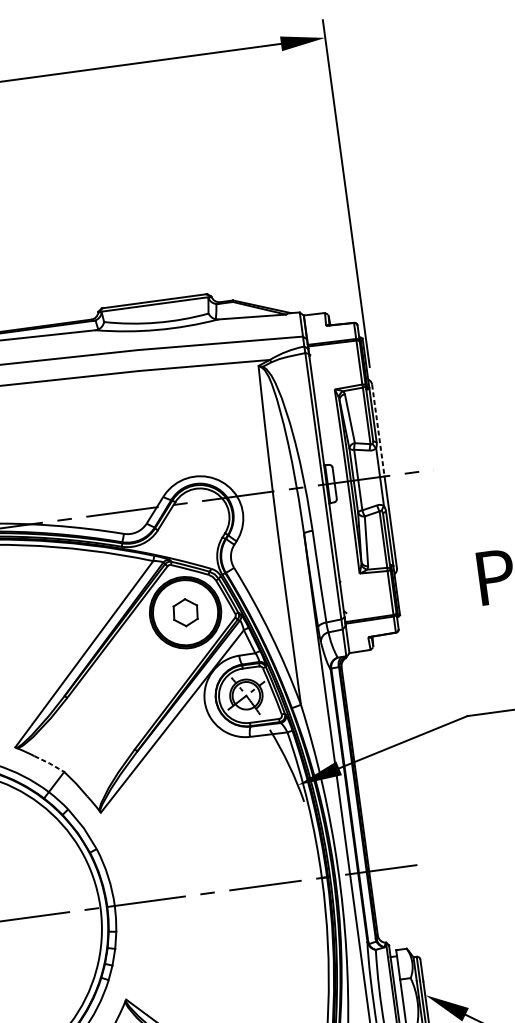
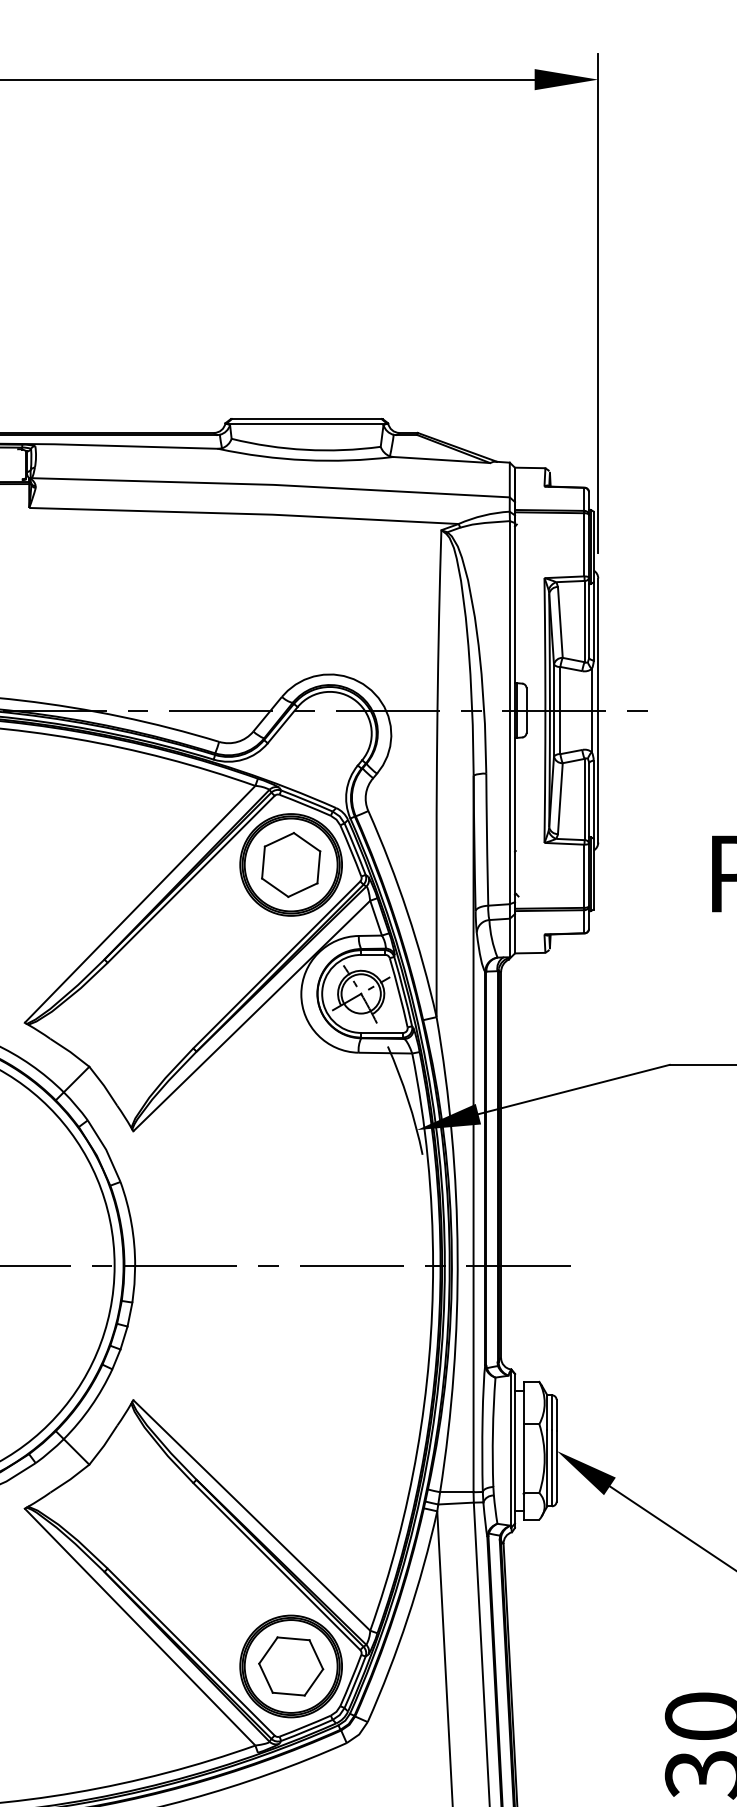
line: (378, 431) -> (598, 645), dashed -> solid
part: (185, 612) -> (291, 864), size x1.67
line: (49, 763) -> (70, 1052), dashed -> solid

